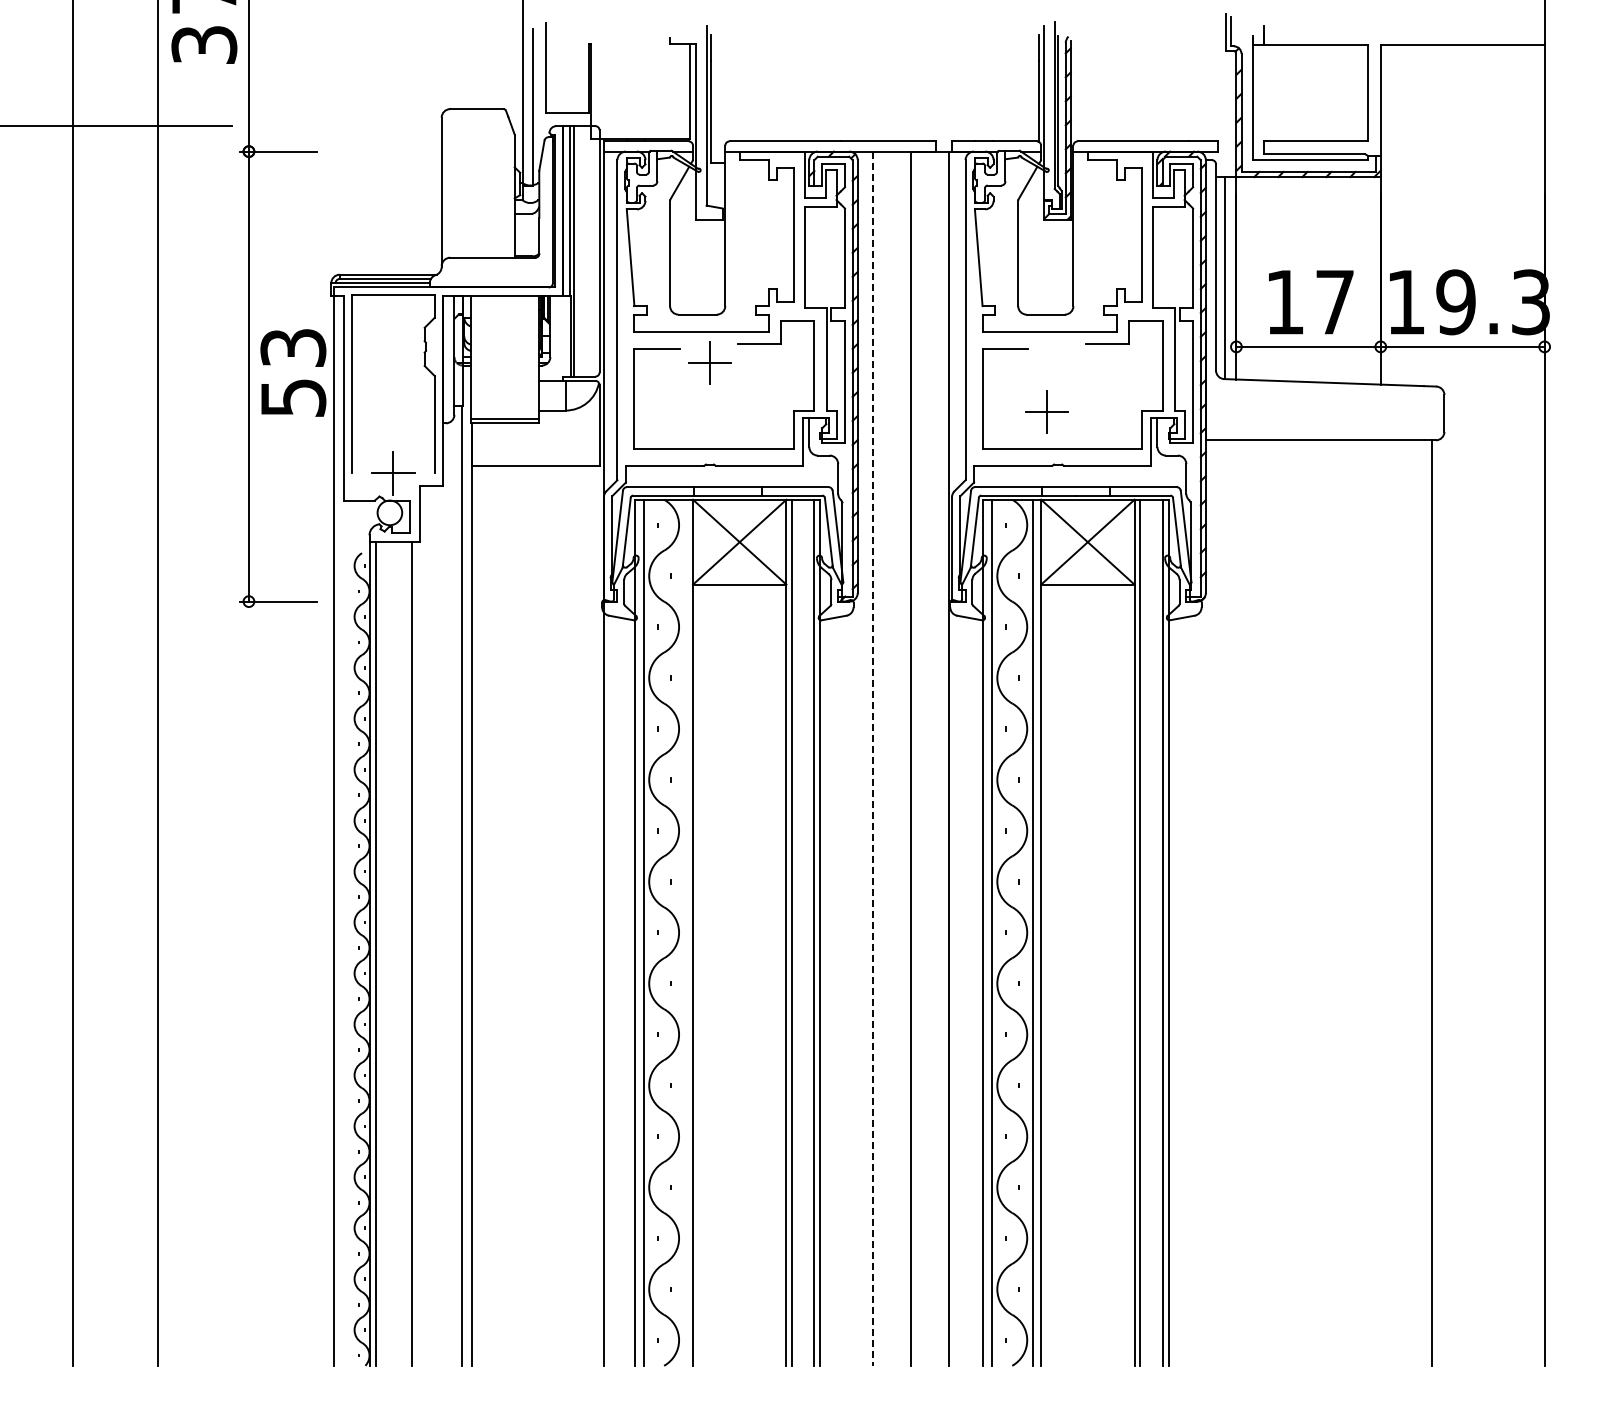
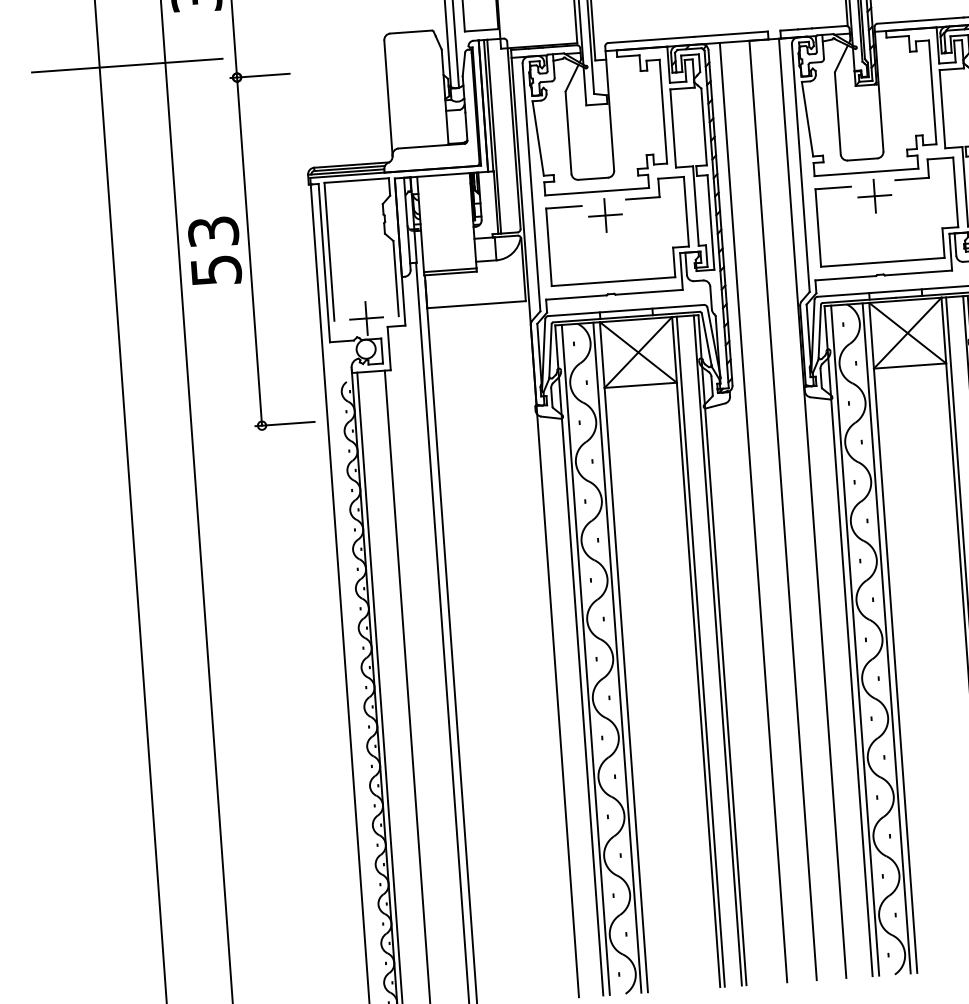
text: (293, 372) -> (214, 250), moved
part: (1046, 411) -> (874, 195), moved
line: (873, 759) -> (753, 513), dashed -> solid
line: (684, 932) -> (617, 657), added

